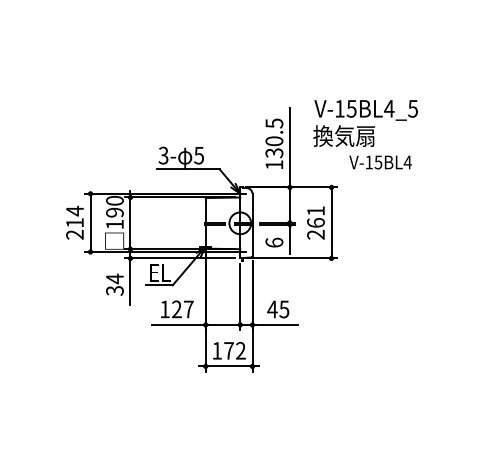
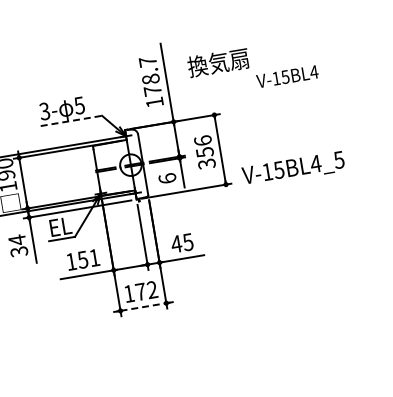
text: (365, 110) -> (292, 169), moved
text: (274, 138) -> (150, 76), 130.5 -> 178.7
text: (380, 162) -> (287, 76), moved
line: (188, 169) -> (71, 120), solid -> dashed
text: (315, 222) -> (204, 152), 261 -> 356
text: (182, 309) -> (88, 258), 127 -> 151
line: (229, 366) -> (143, 307), solid -> dashed

